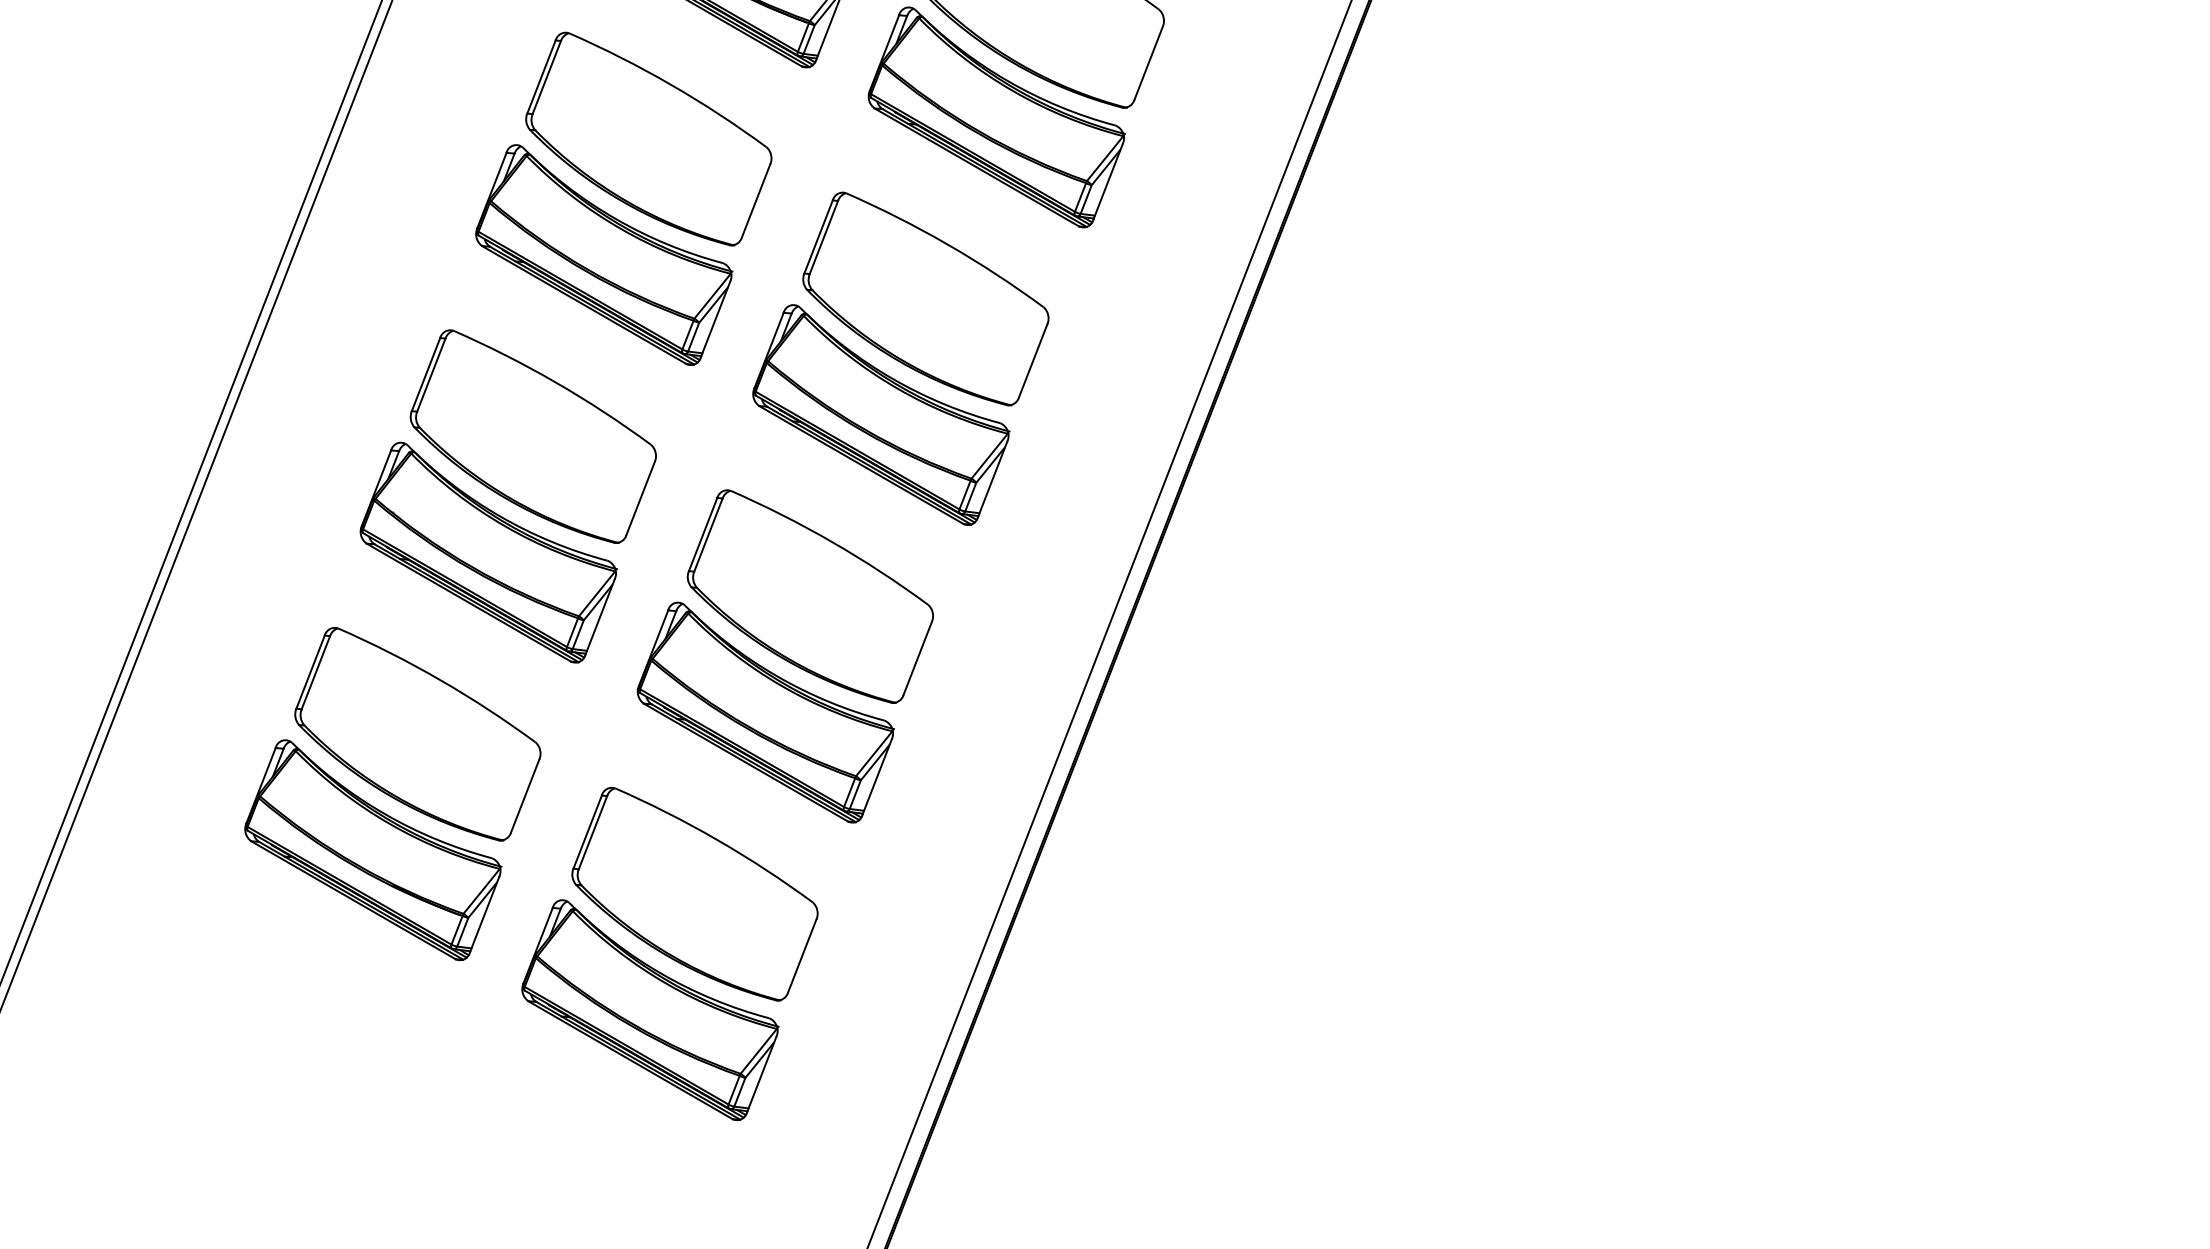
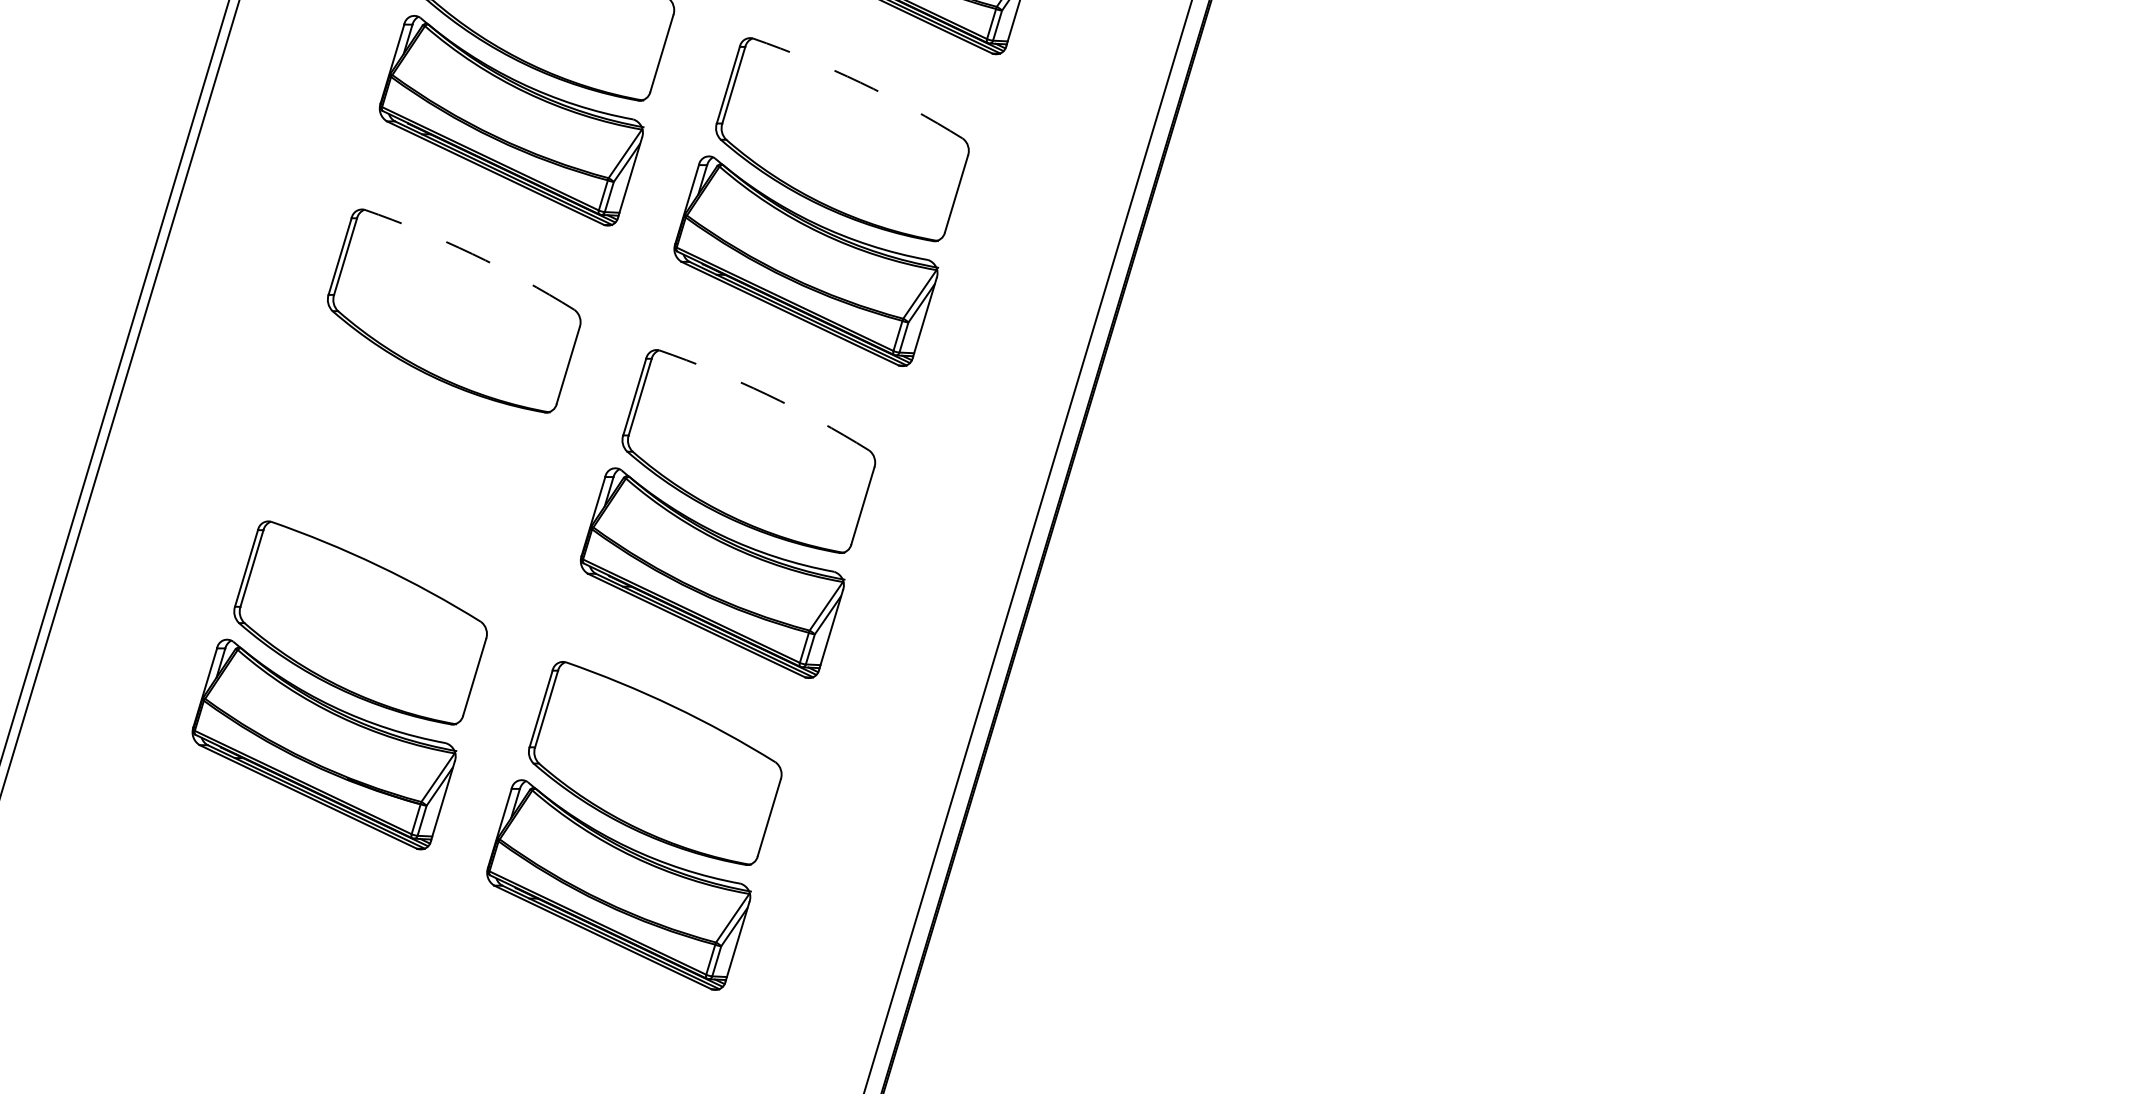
arc: (947, 244) -> (860, 82), solid -> dashed
arc: (555, 382) -> (472, 254), solid -> dashed
arc: (832, 542) -> (766, 394), solid -> dashed
part: (488, 552) -> (417, 432), removed

